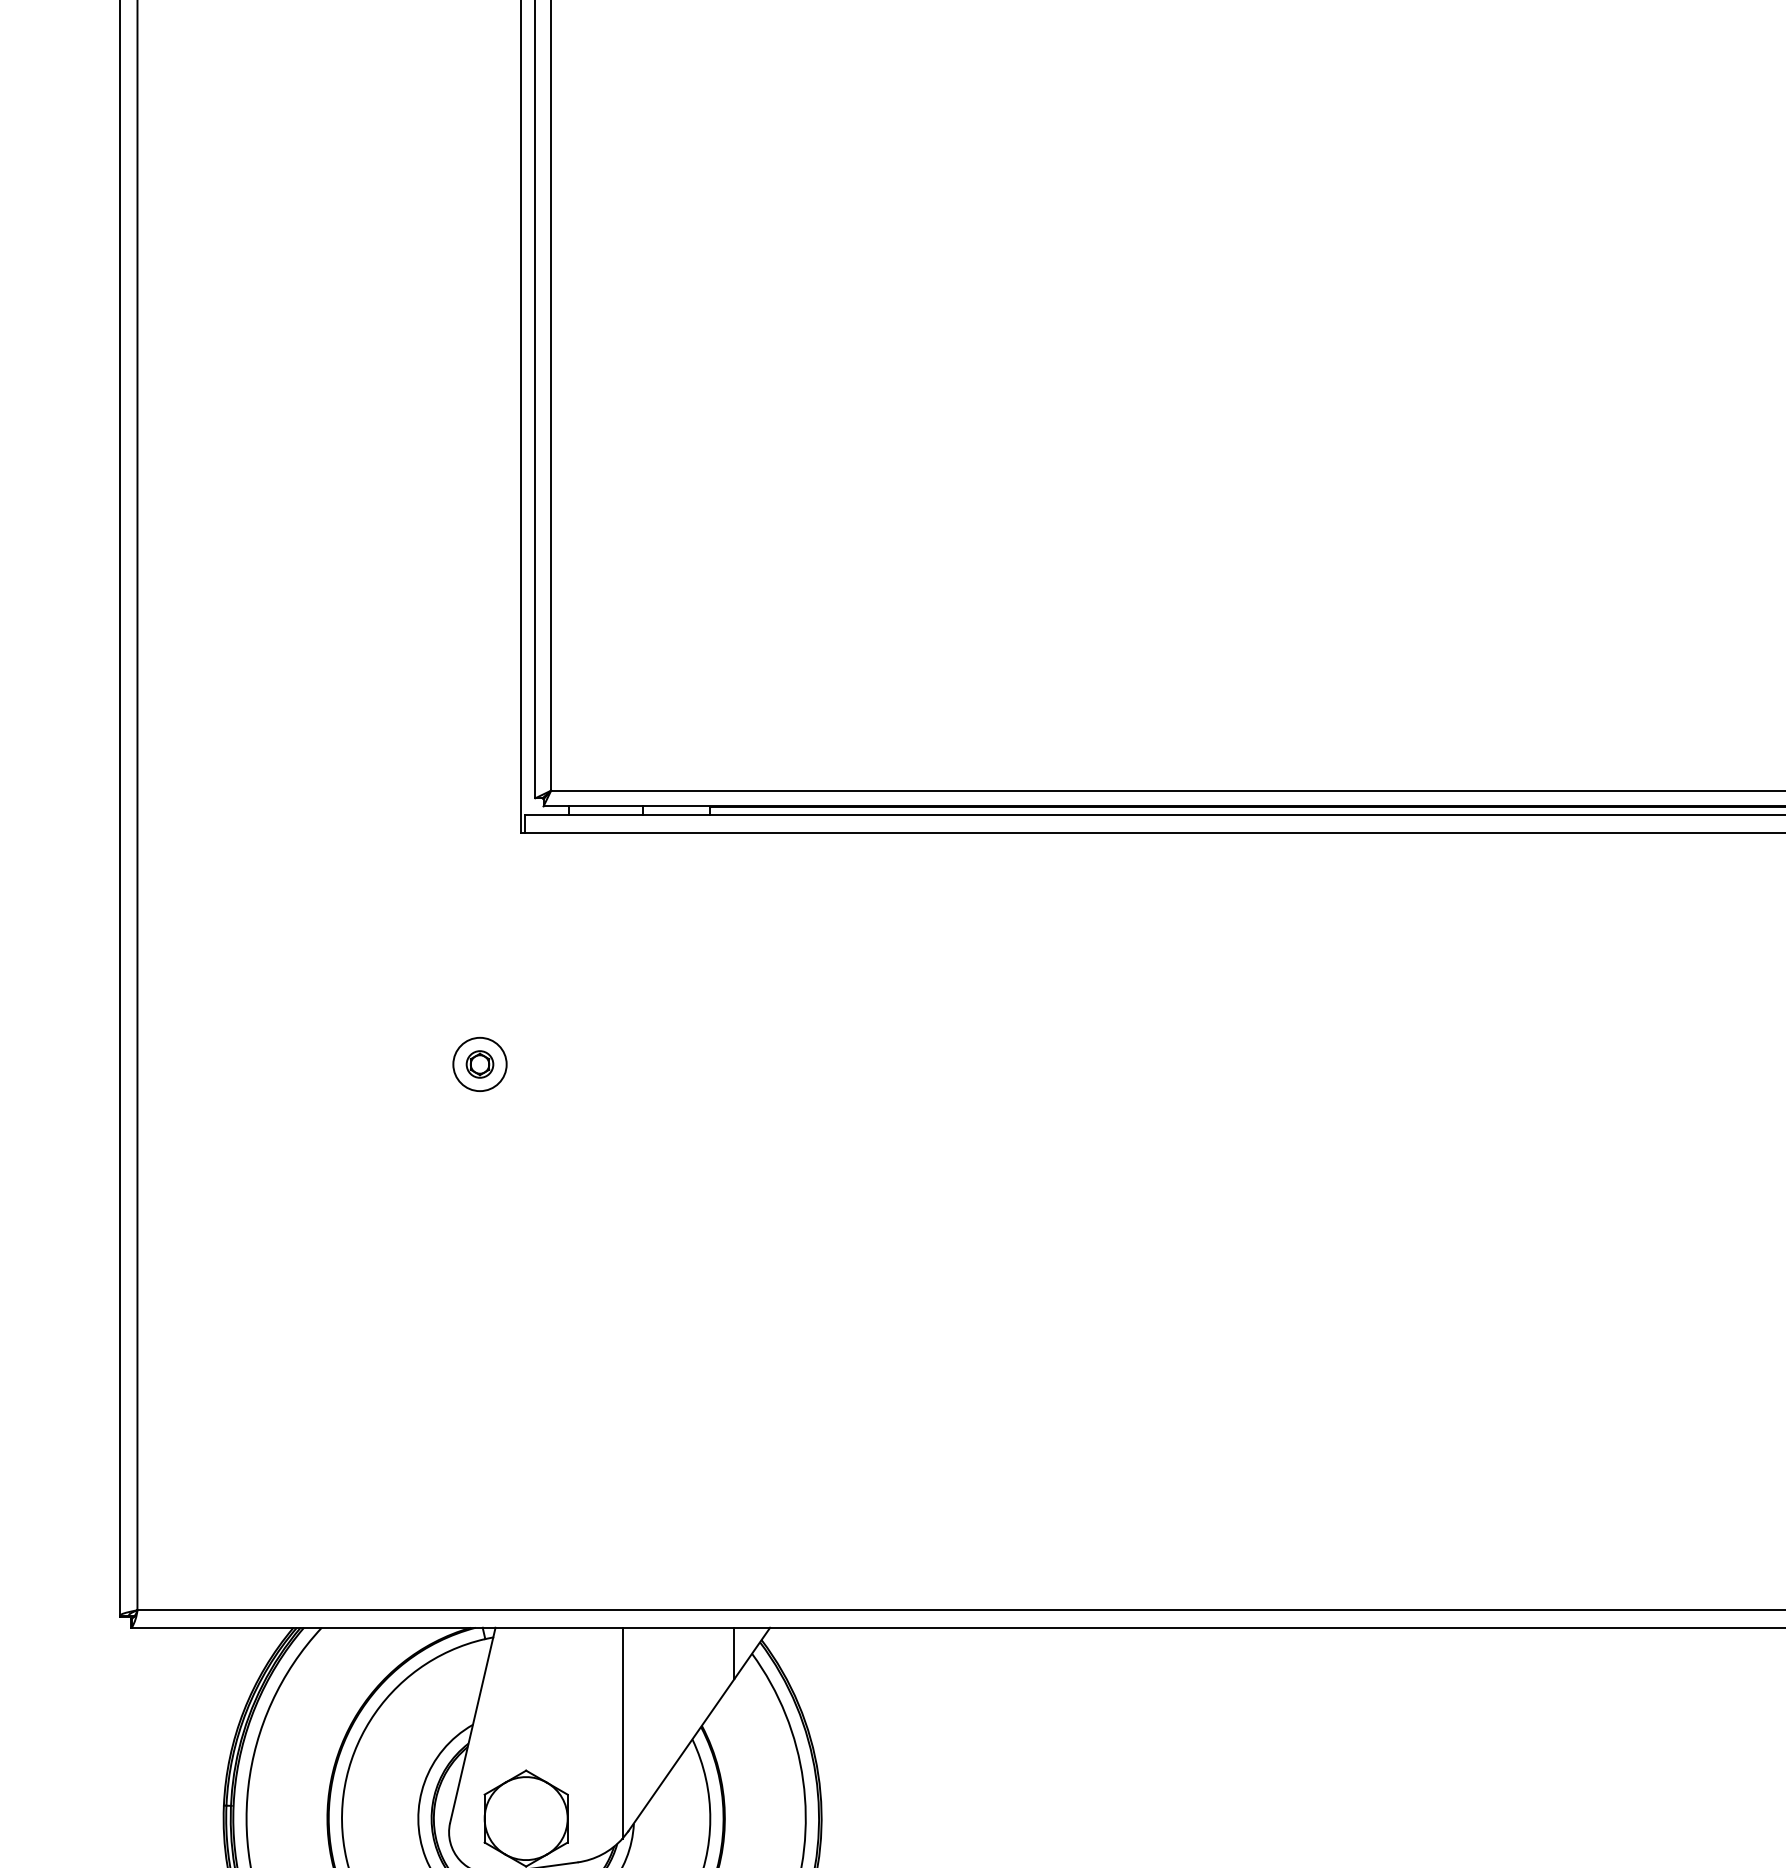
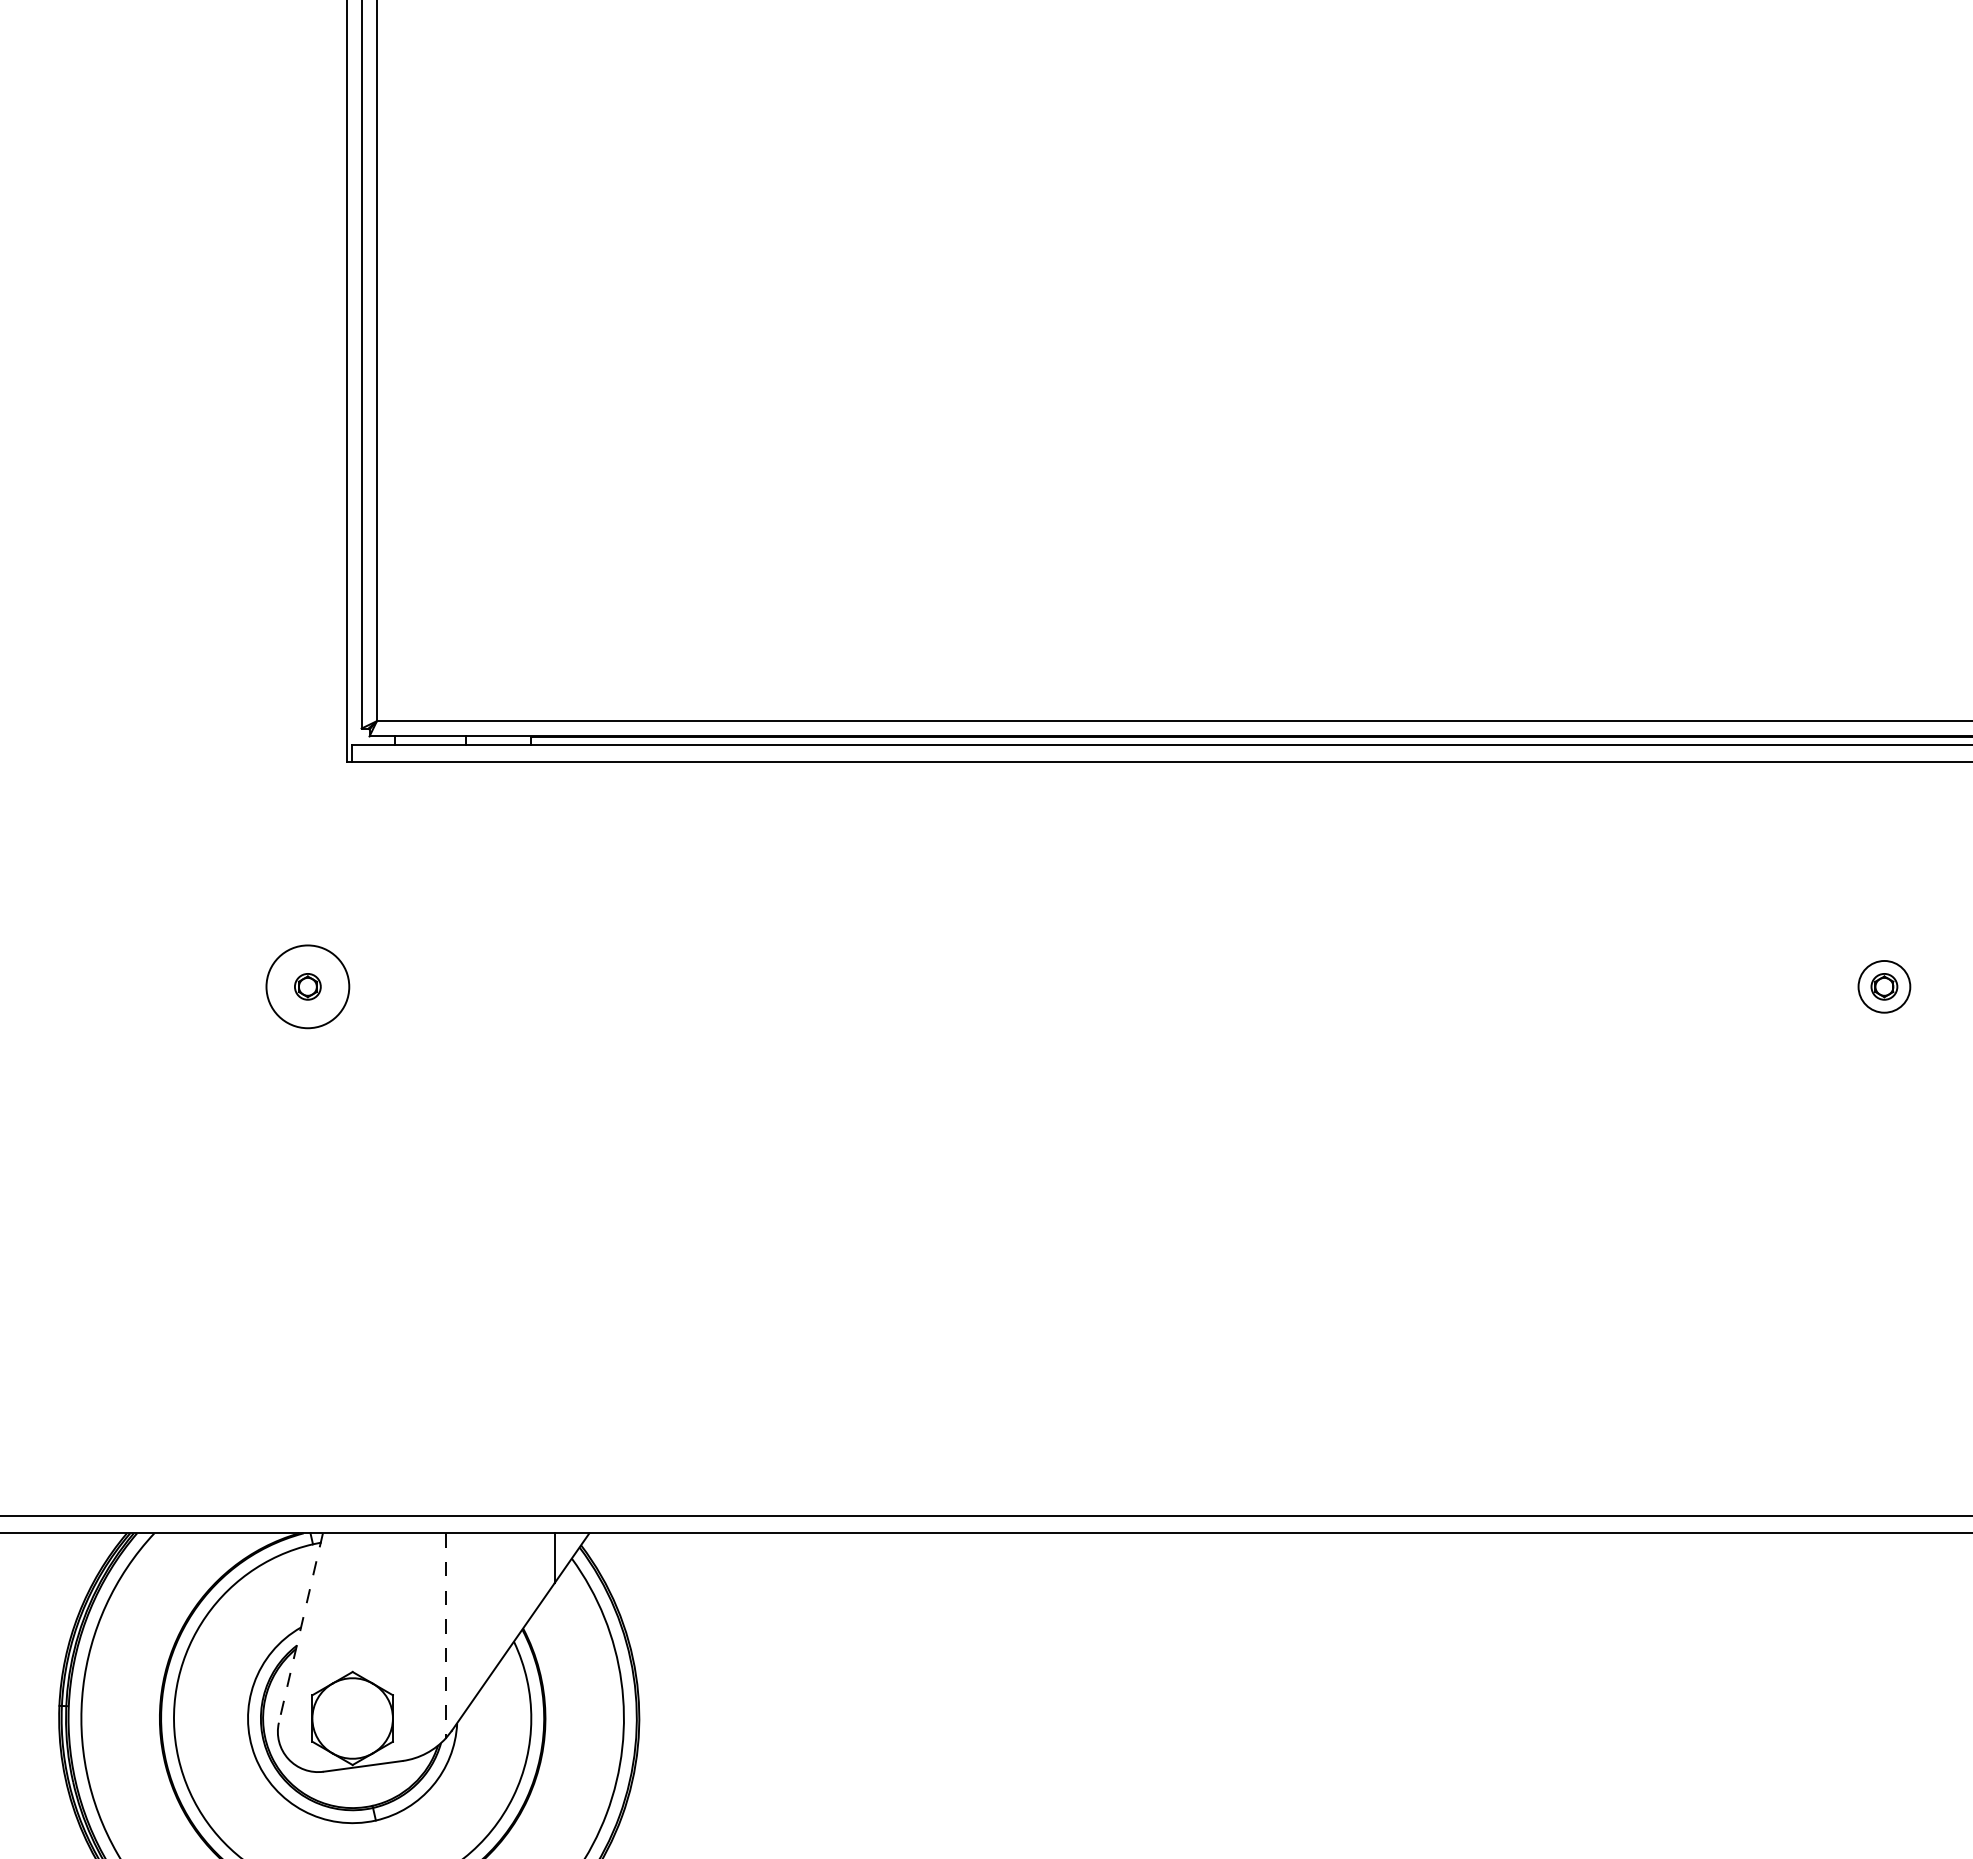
circle: (479, 1064) -> (307, 986), size x1.6
line: (472, 1725) -> (300, 1628), solid -> dashed
line: (622, 1734) -> (446, 1636), solid -> dashed

